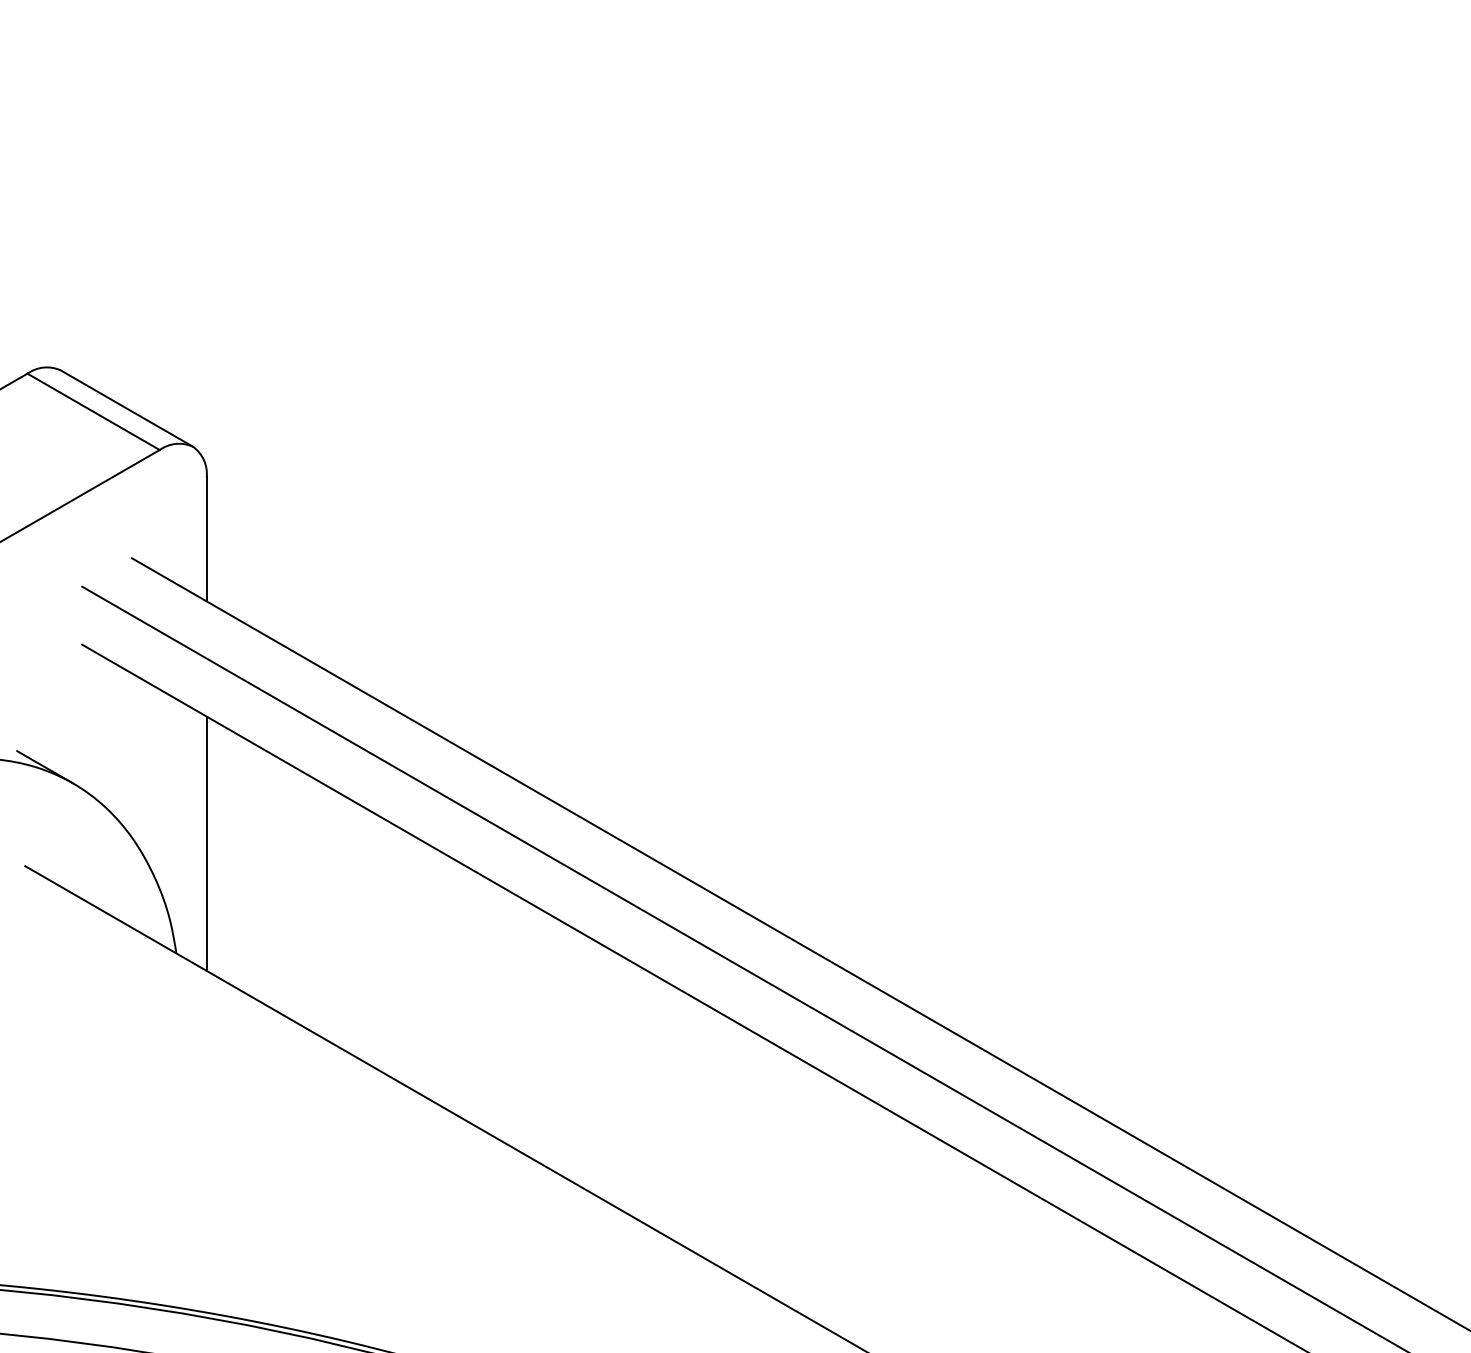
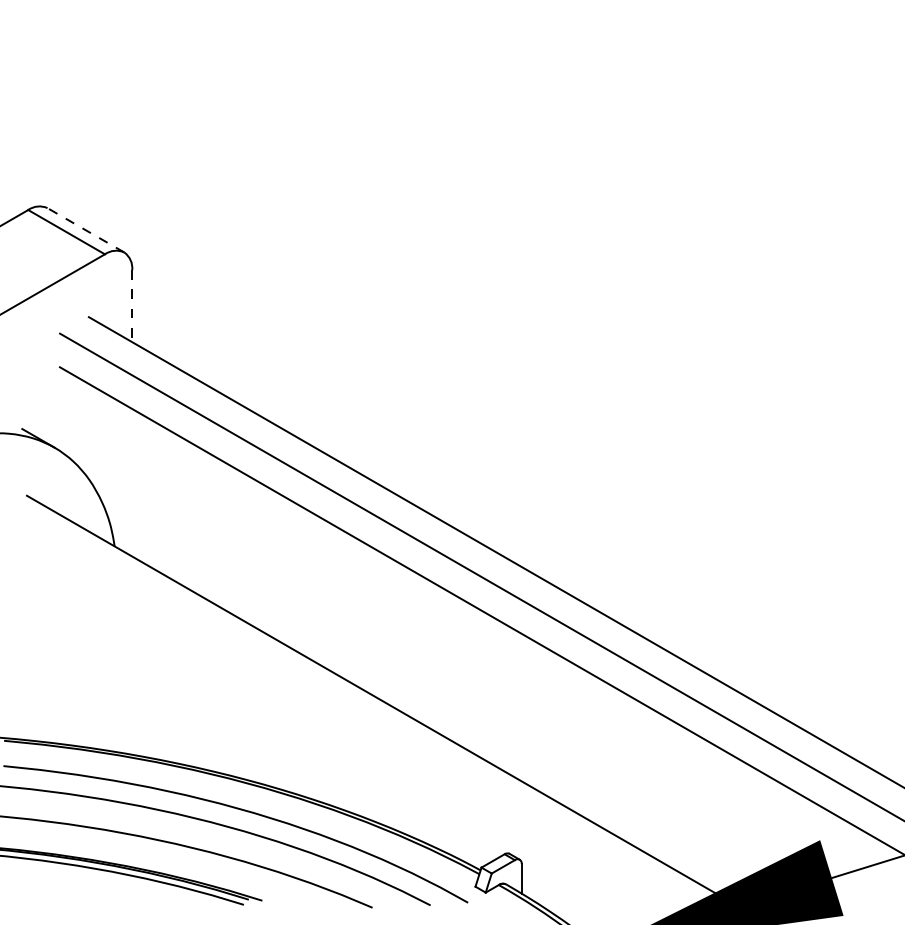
line: (126, 408) -> (85, 230), solid -> dashed
line: (207, 539) -> (132, 306), solid -> dashed
line: (207, 843) -> (132, 482), removed

